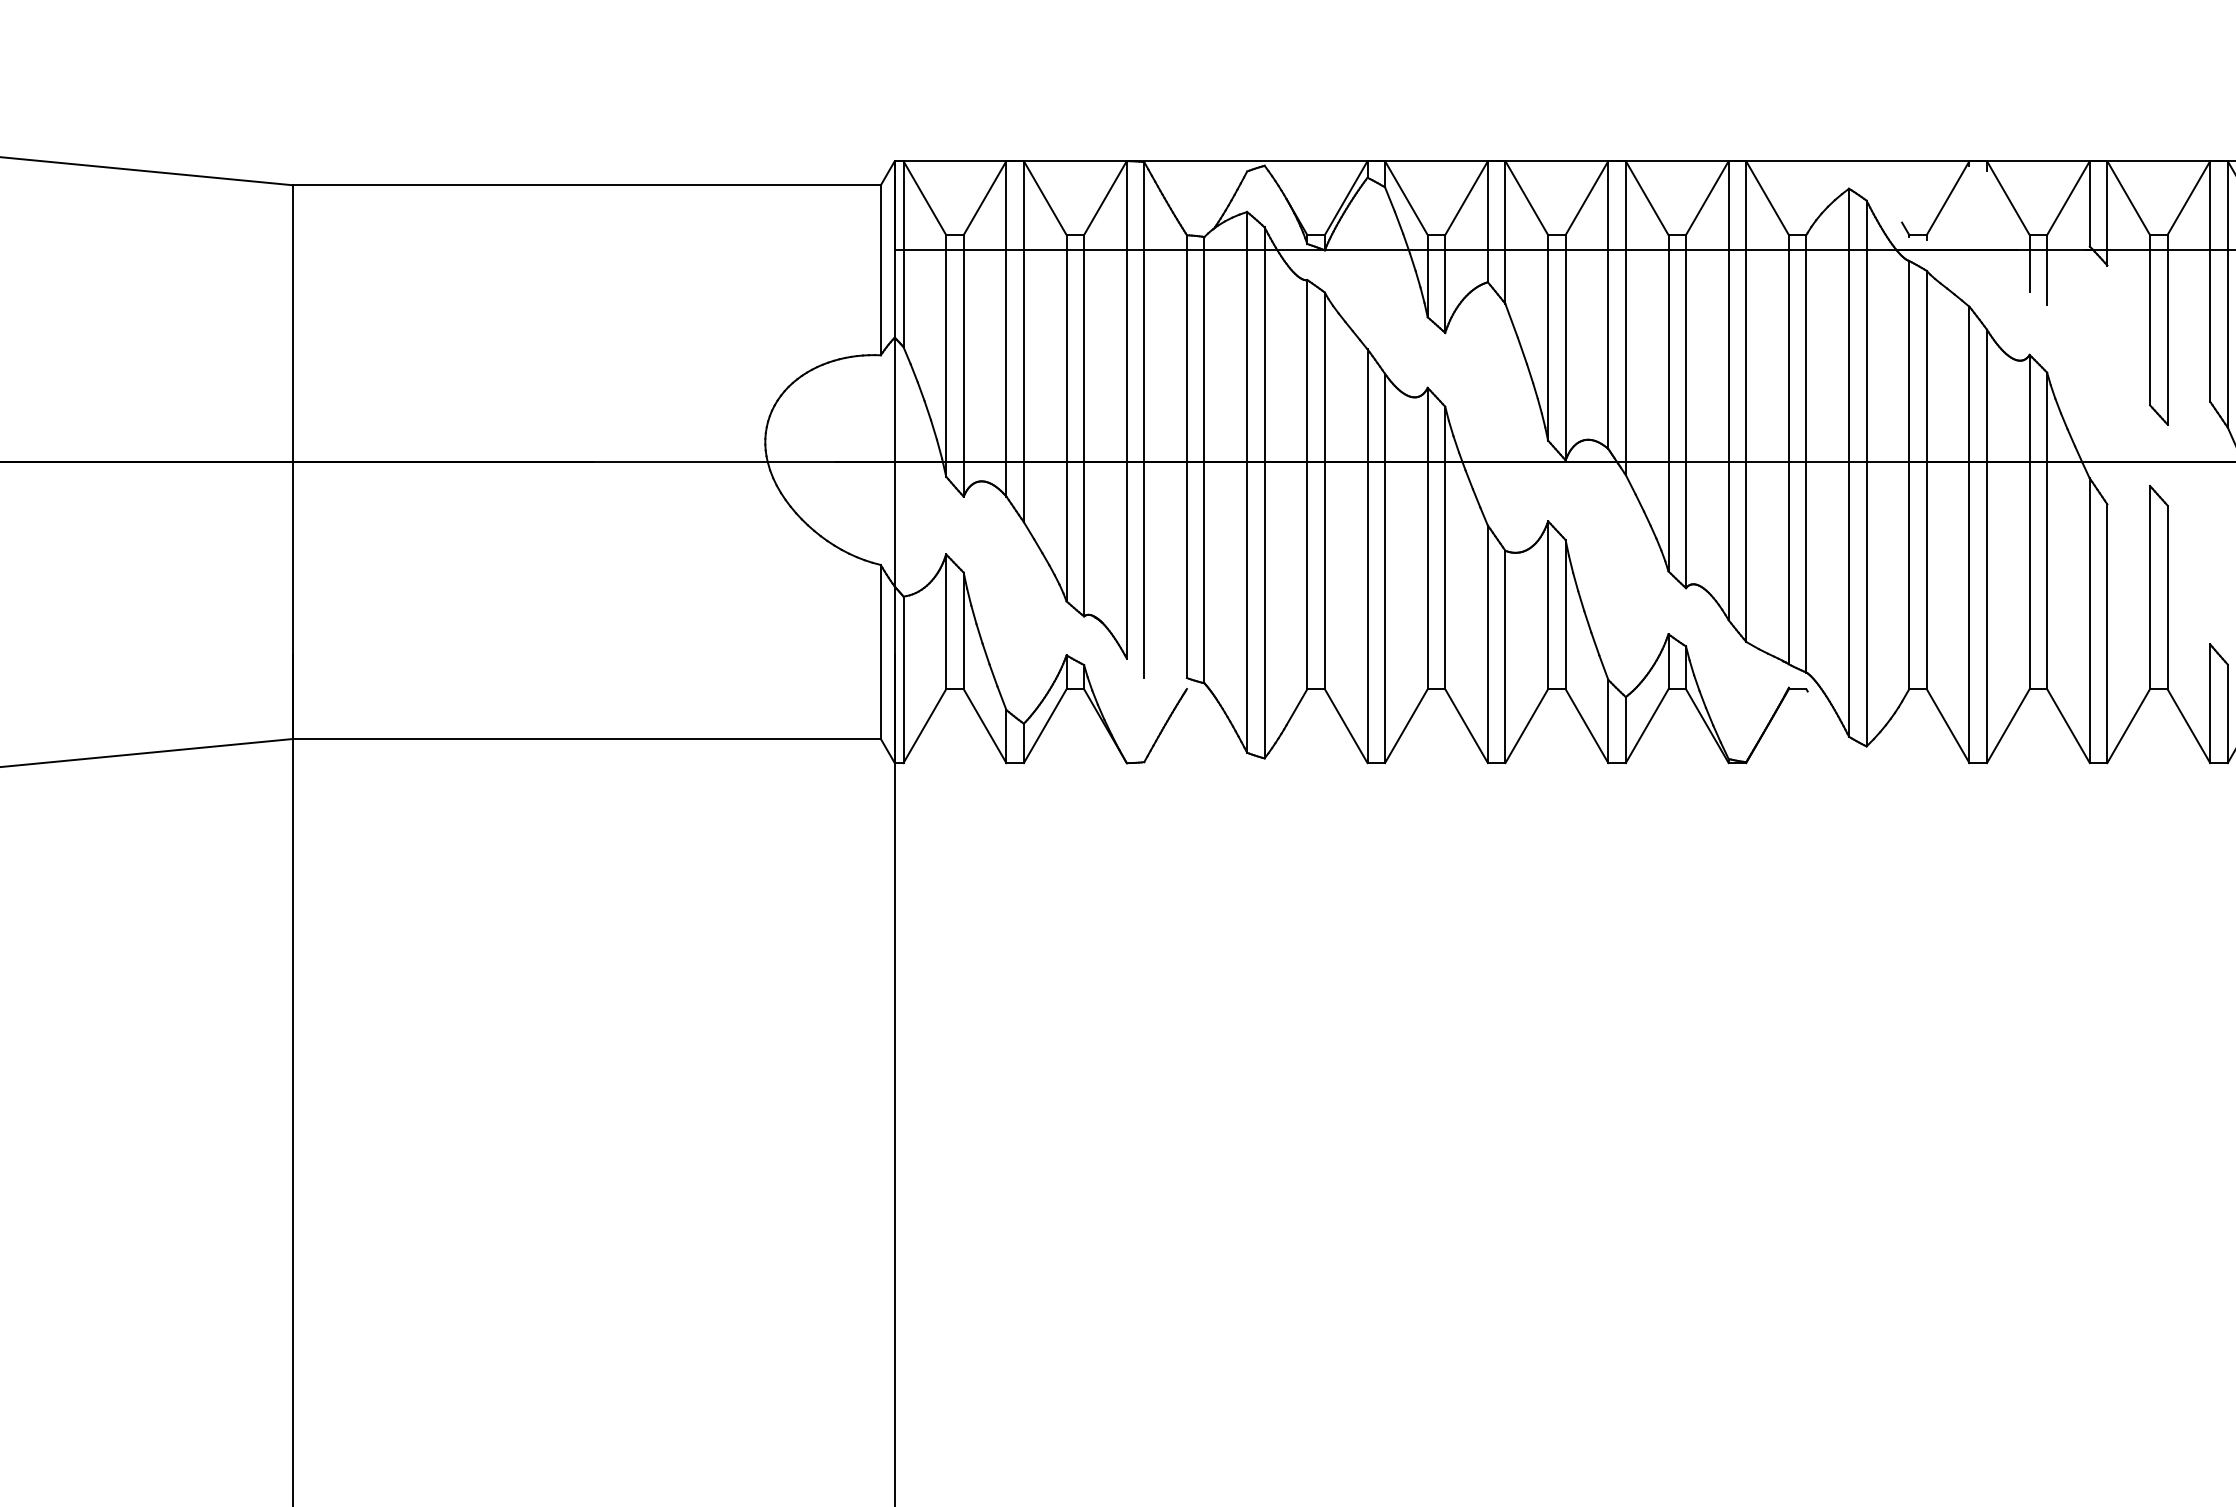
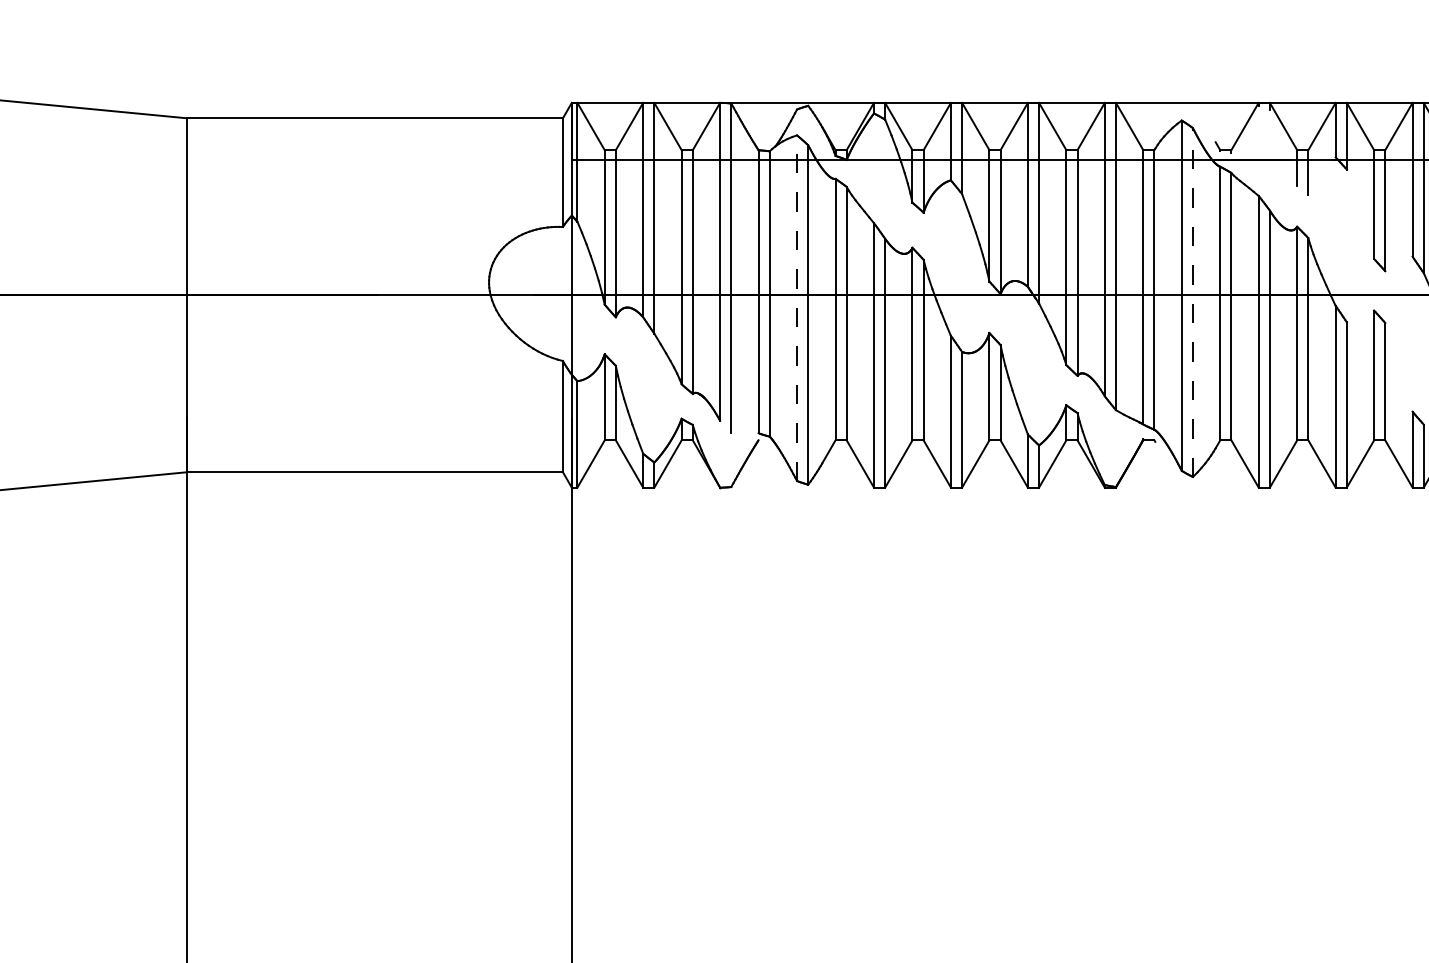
line: (1865, 473) -> (1192, 302), solid -> dashed
line: (1247, 482) -> (797, 308), solid -> dashed

